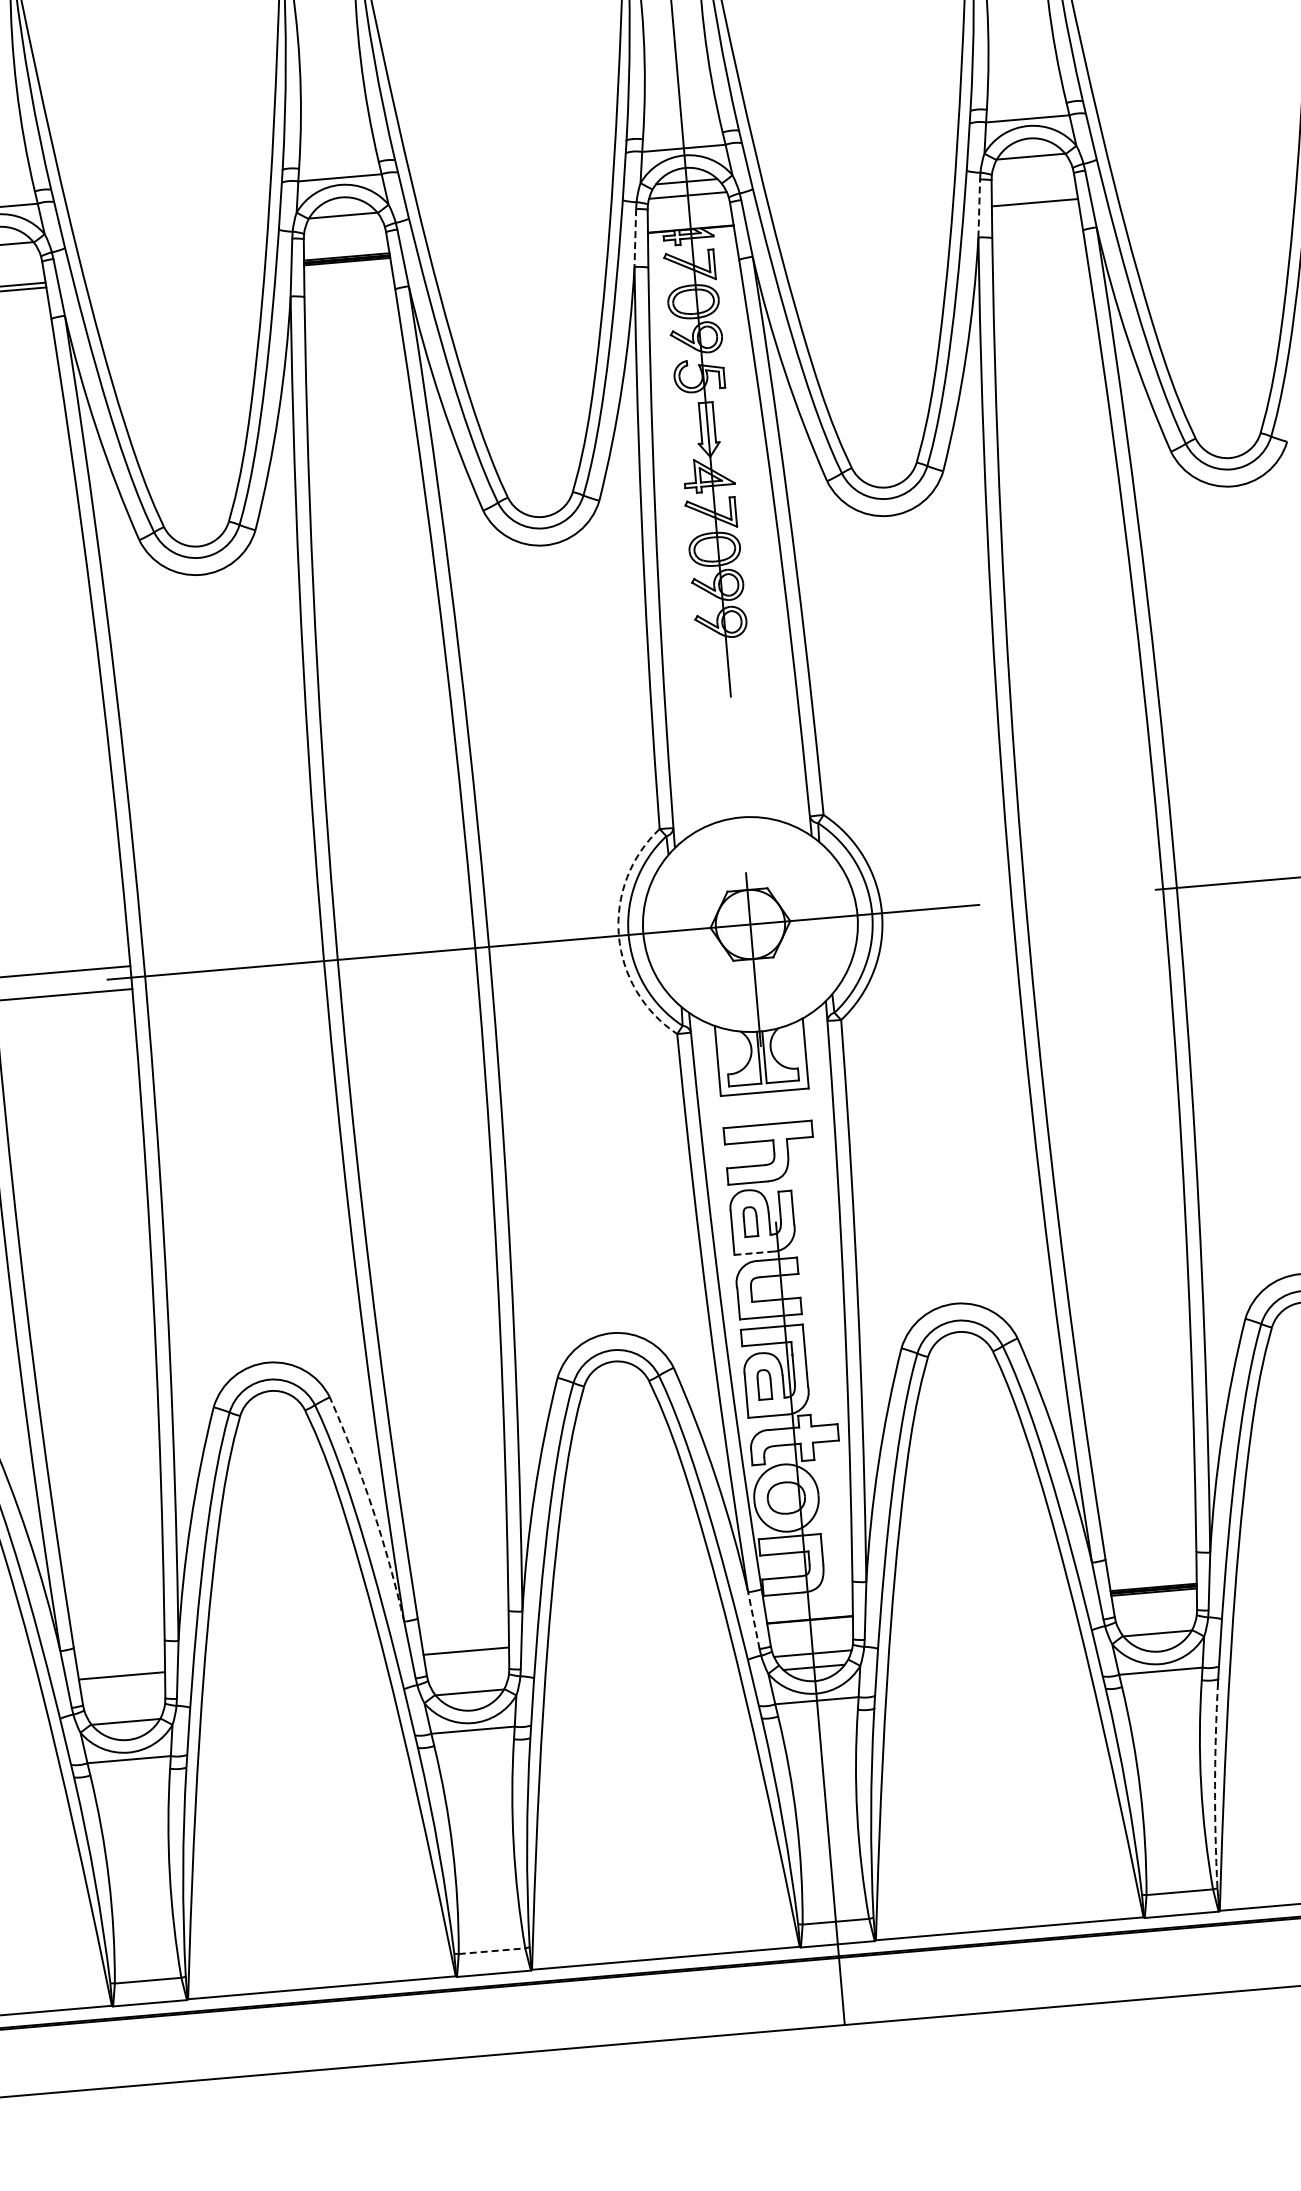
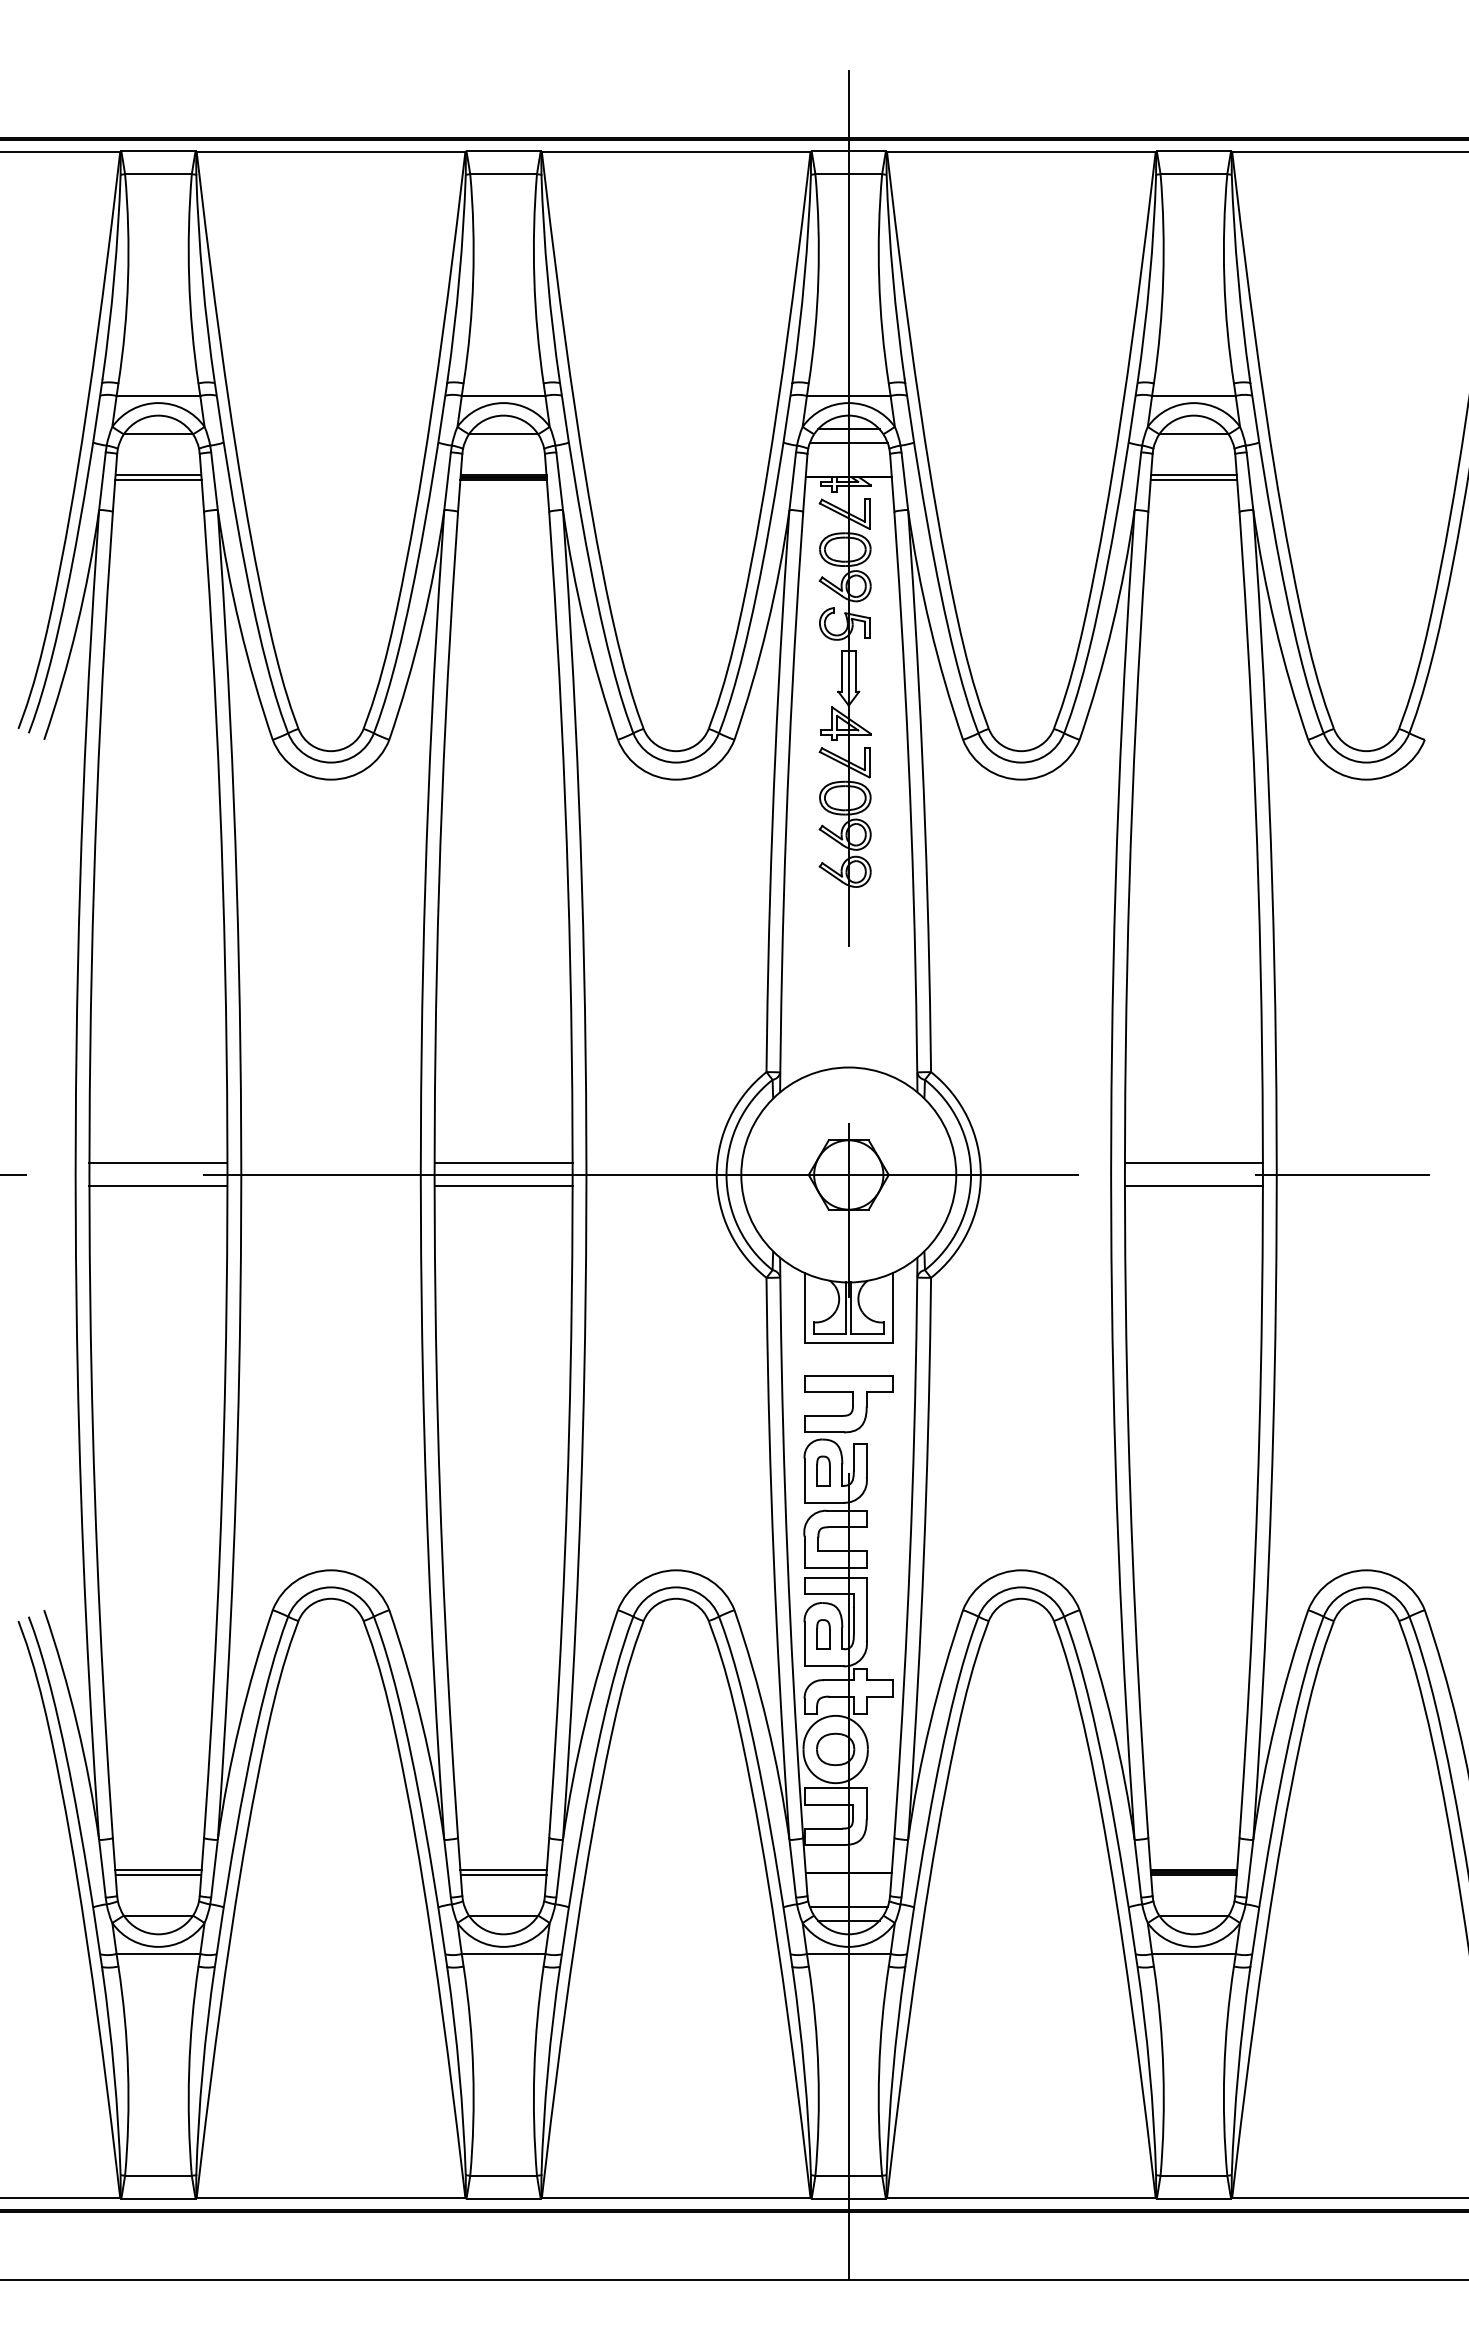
line: (1034, 198) -> (1193, 475), added
line: (978, 207) -> (1137, 480), dashed -> solid
line: (635, 238) -> (792, 481), dashed -> solid
line: (1092, 883) -> (1193, 1163), added
line: (1094, 906) -> (1193, 1186), added
arc: (618, 936) -> (716, 1175), dashed -> solid
line: (405, 942) -> (503, 1163), added
line: (407, 965) -> (503, 1186), added
line: (754, 1252) -> (824, 1502), dashed -> solid
arc: (372, 1507) -> (422, 1723), dashed -> solid
line: (753, 1620) -> (792, 1868), dashed -> solid
line: (465, 1646) -> (503, 1869), added
line: (122, 1680) -> (158, 1874), added
arc: (1215, 1785) -> (1238, 2072), dashed -> solid
line: (492, 1950) -> (504, 2175), dashed -> solid

